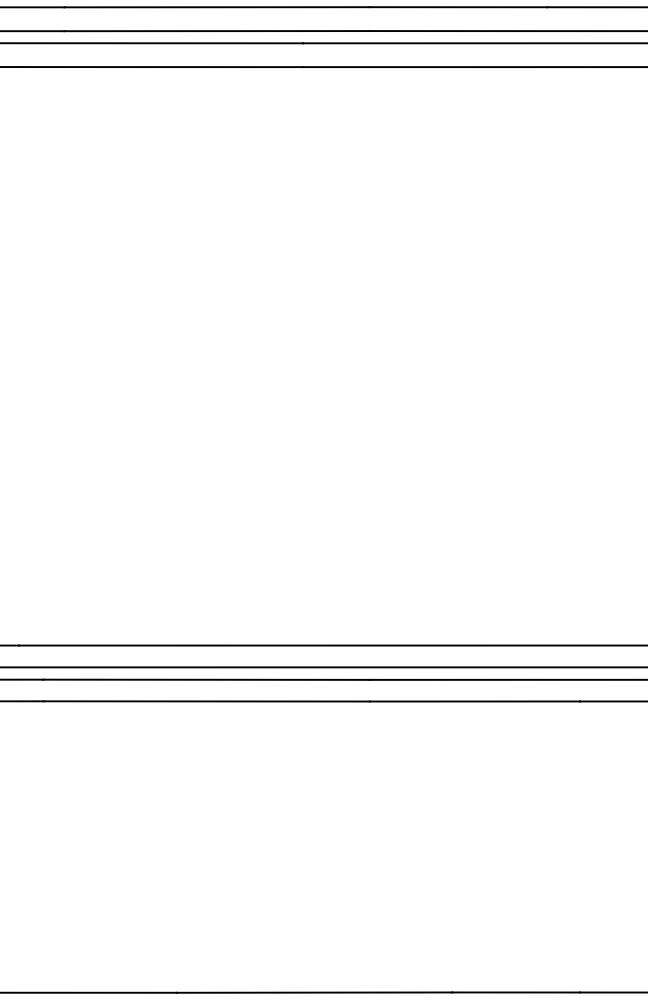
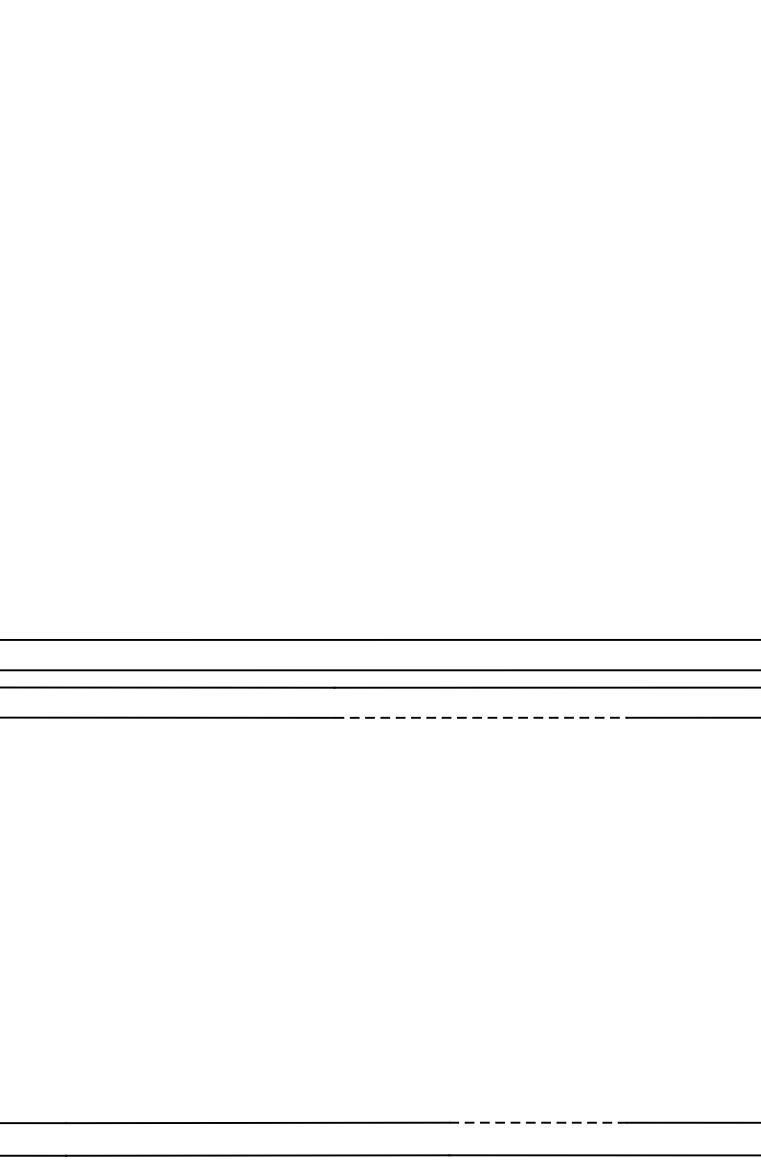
line: (475, 701) -> (481, 717), solid -> dashed
line: (516, 992) -> (538, 1122), solid -> dashed

